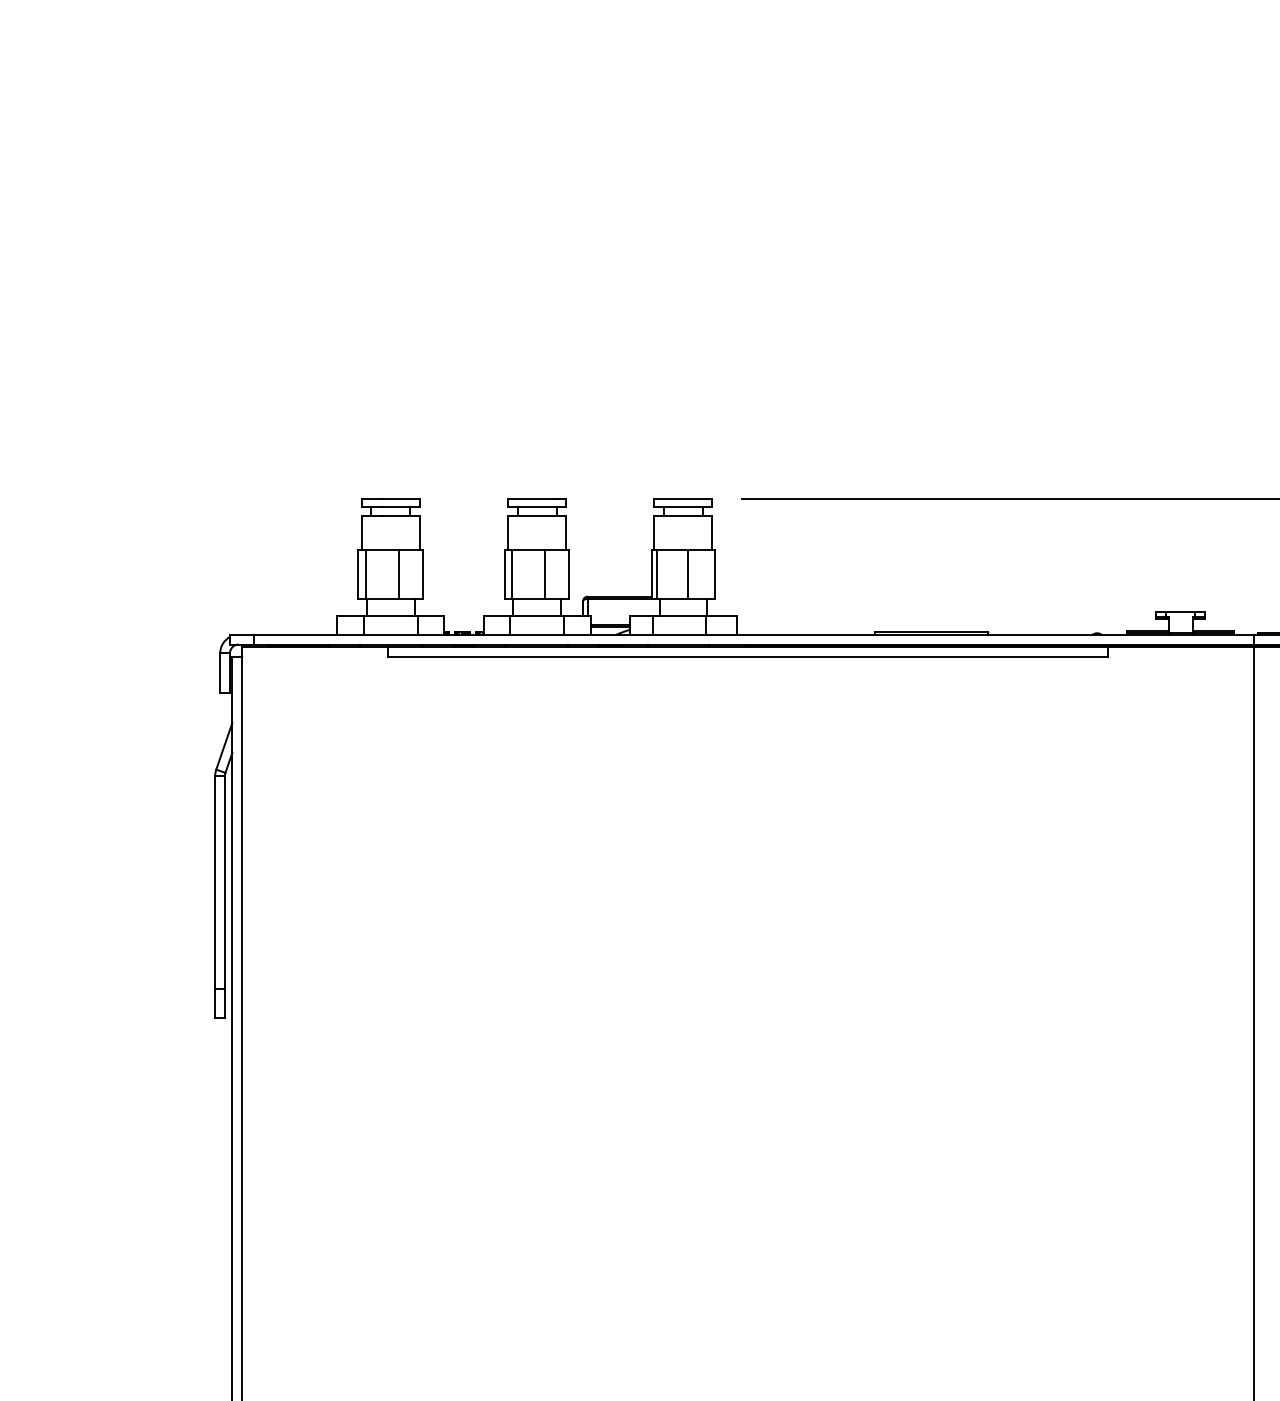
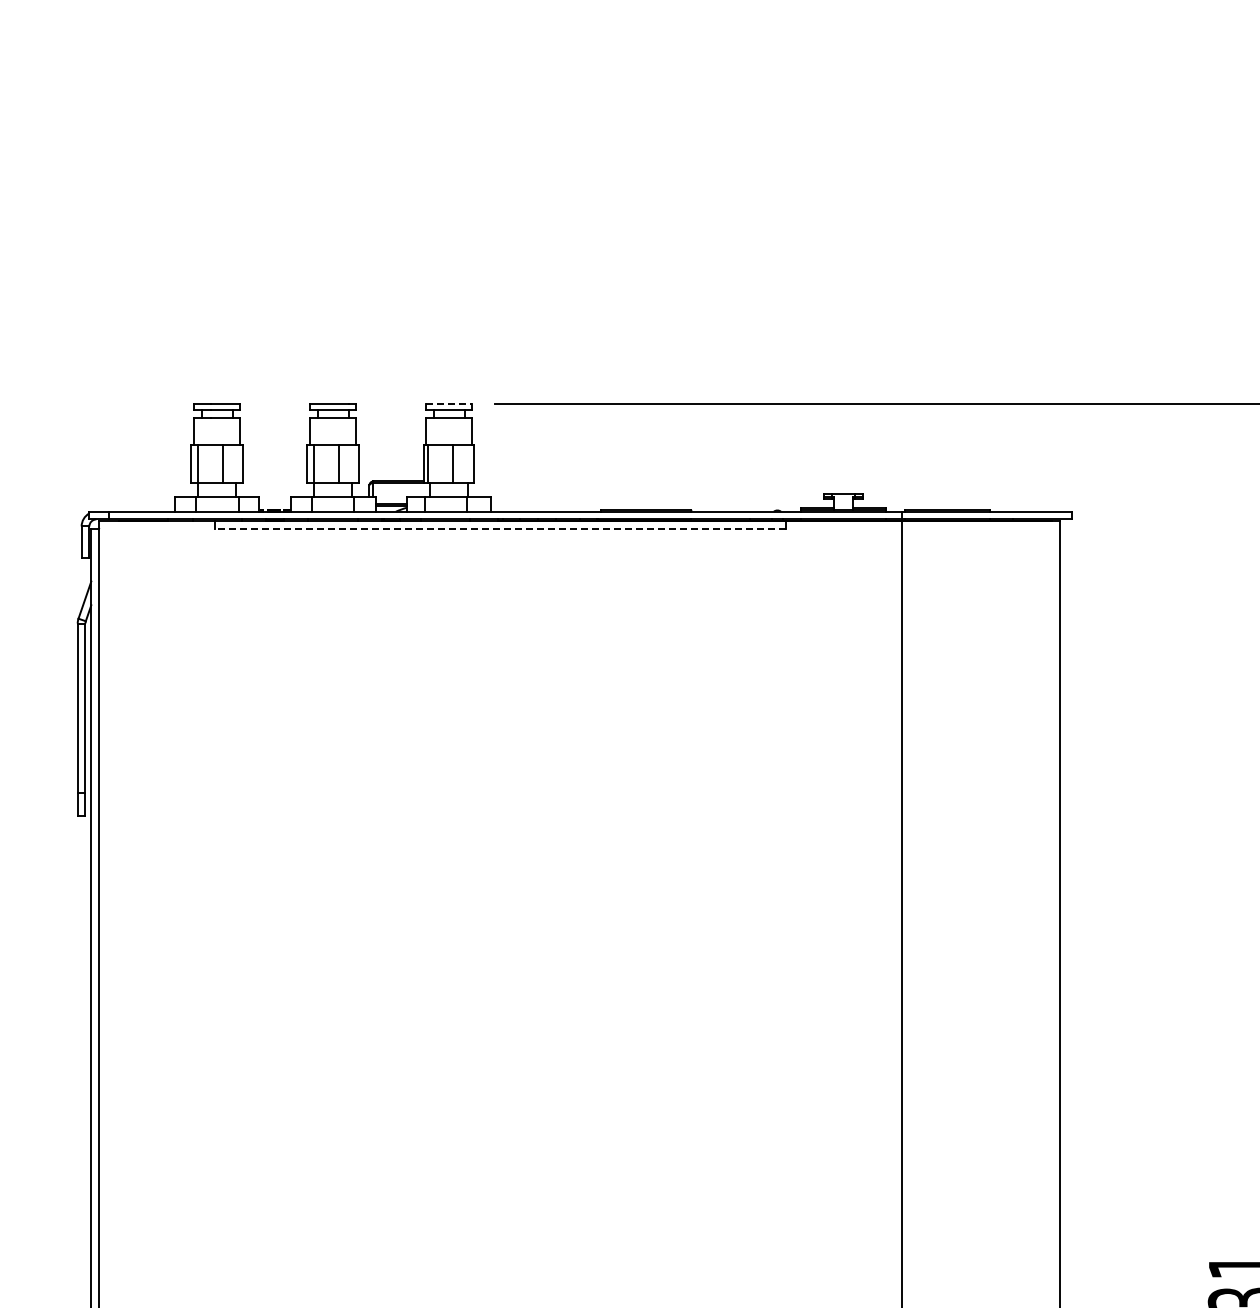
line: (683, 499) -> (449, 404), solid -> dashed
line: (746, 657) -> (499, 529), solid -> dashed

